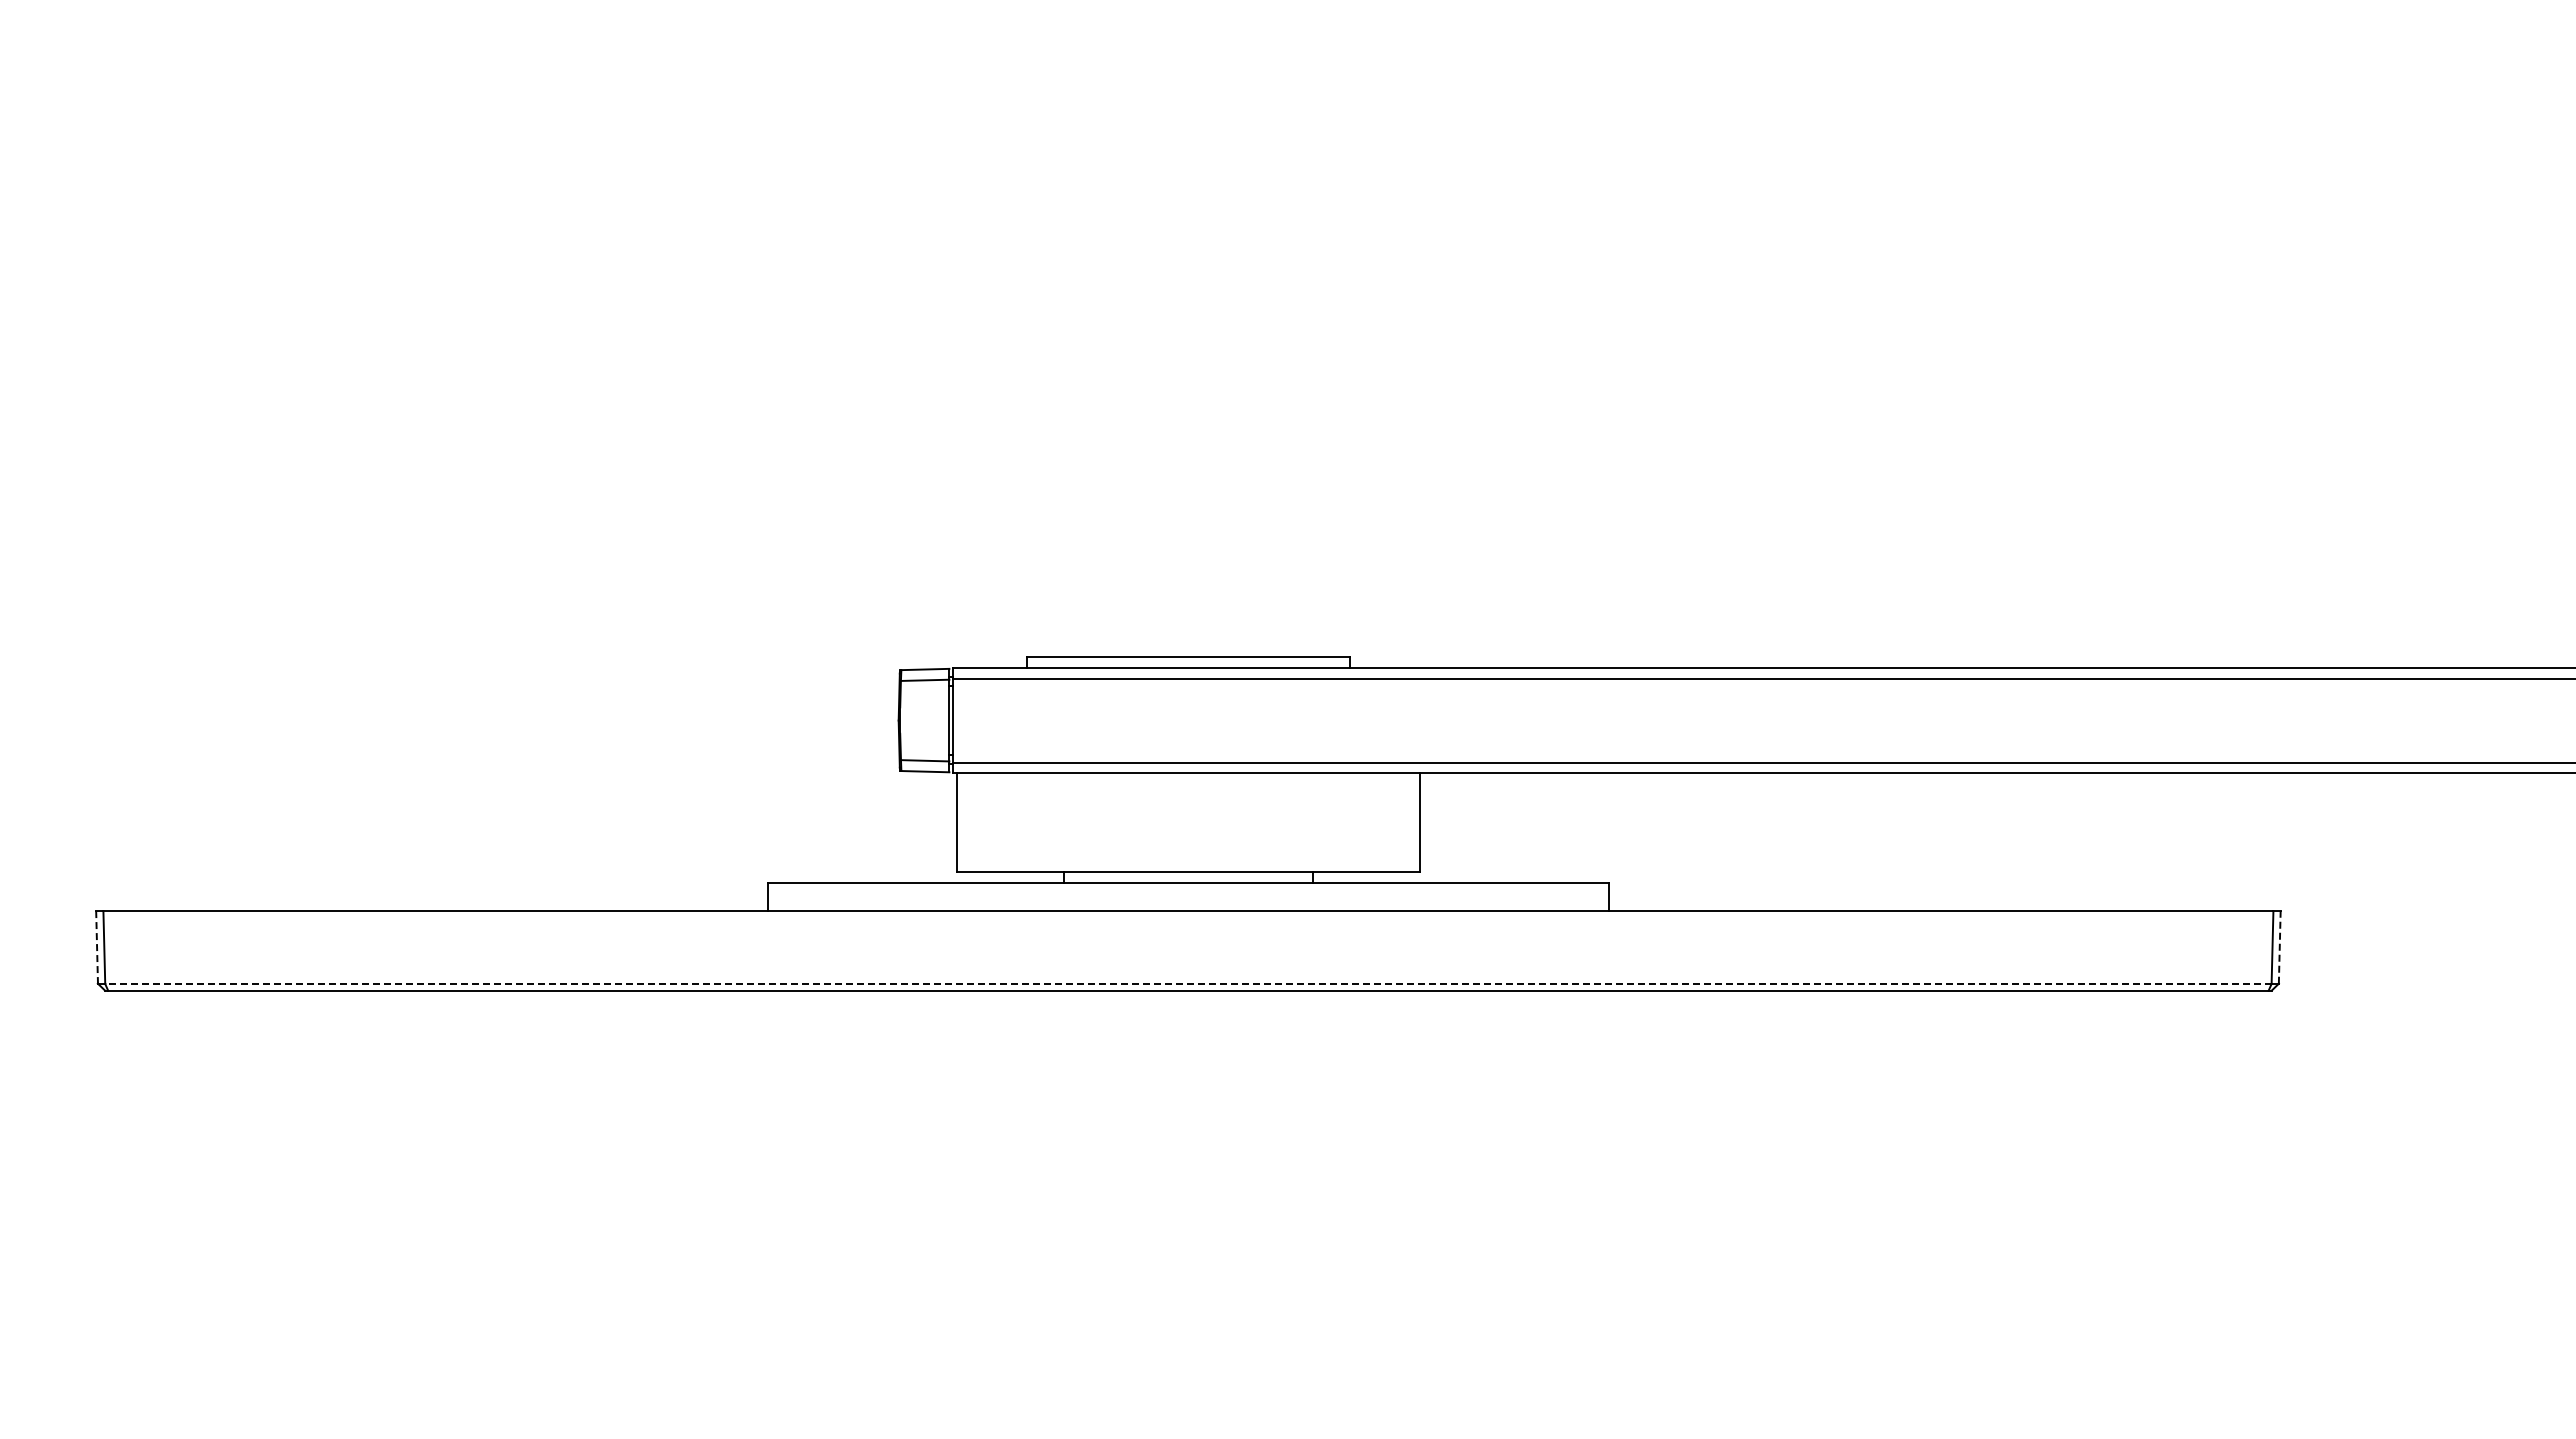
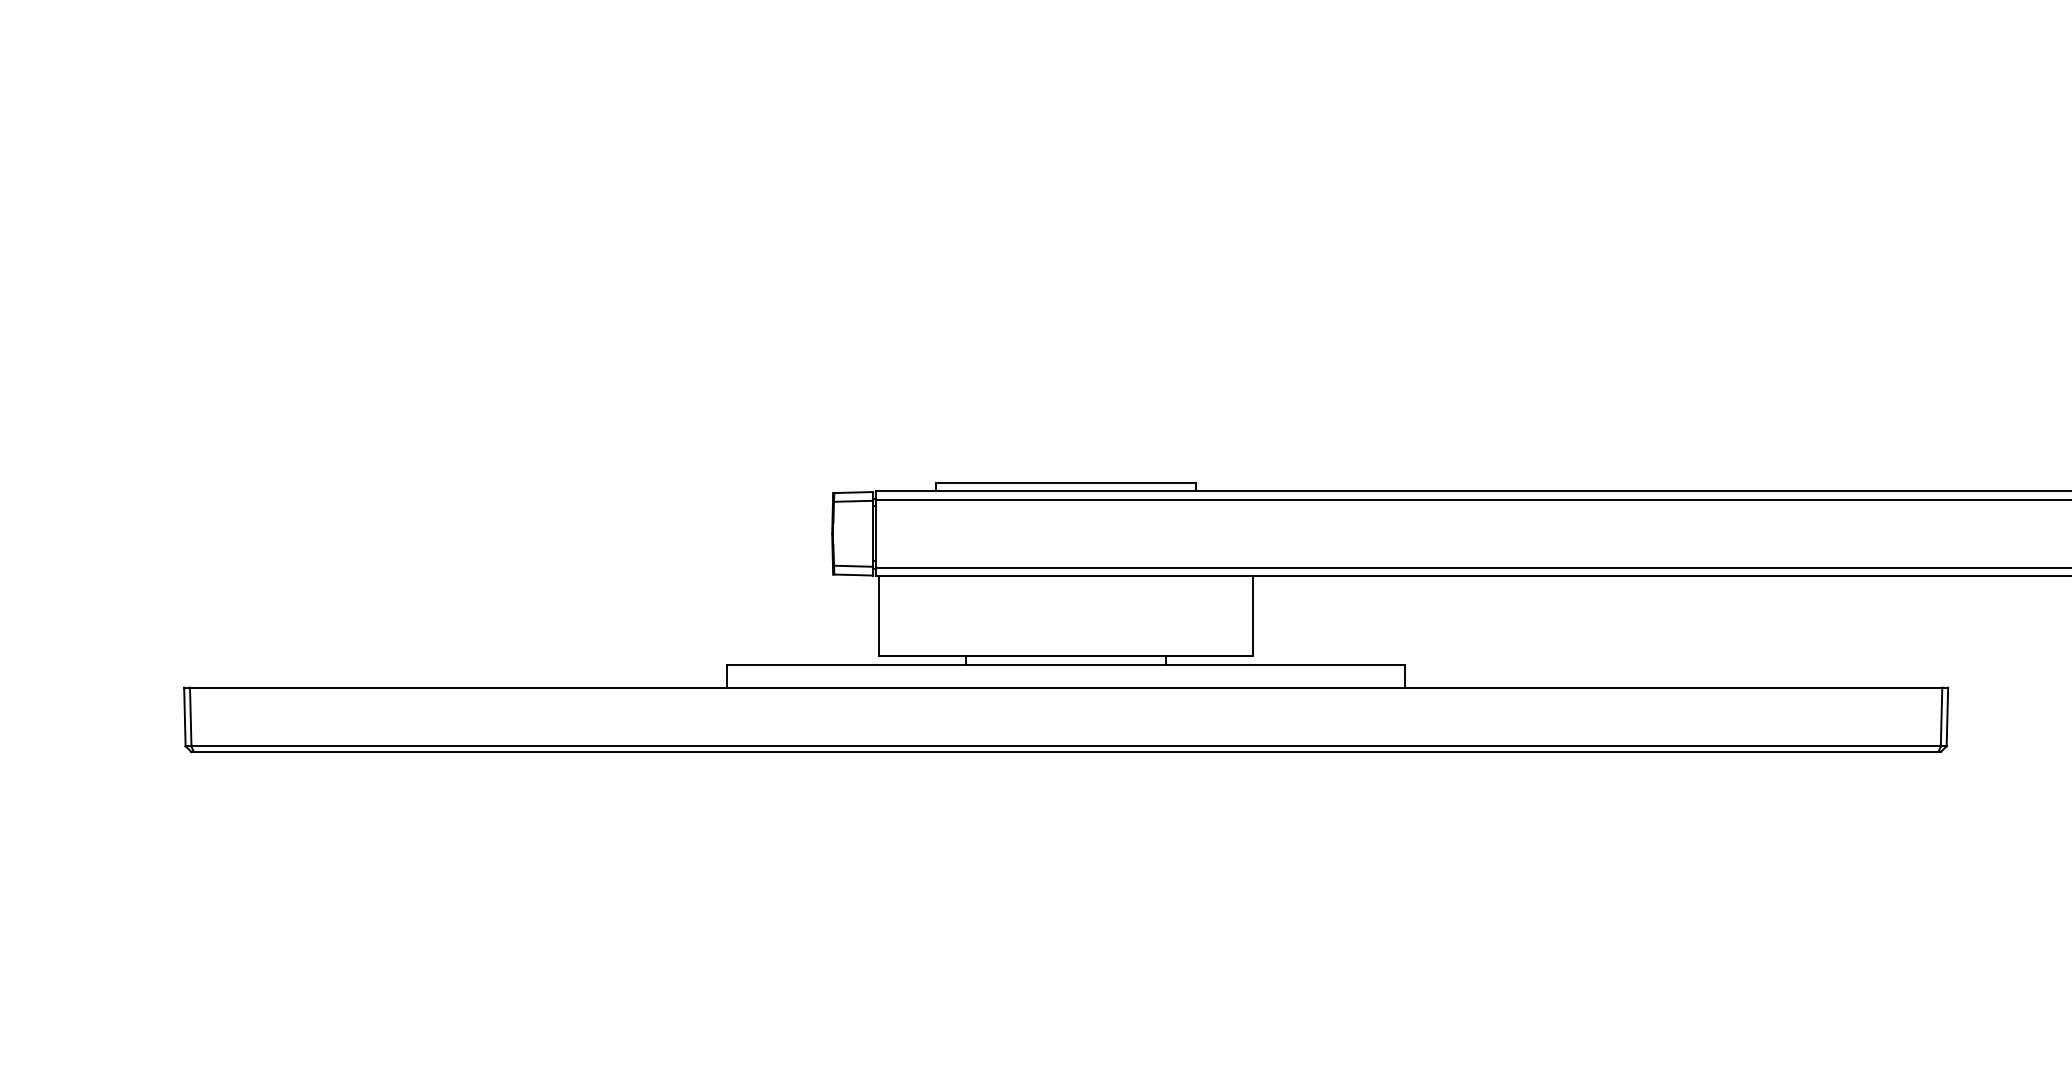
line: (2279, 946) -> (1947, 716), dashed -> solid
line: (97, 947) -> (185, 717), dashed -> solid
line: (1187, 983) -> (1065, 746), dashed -> solid

